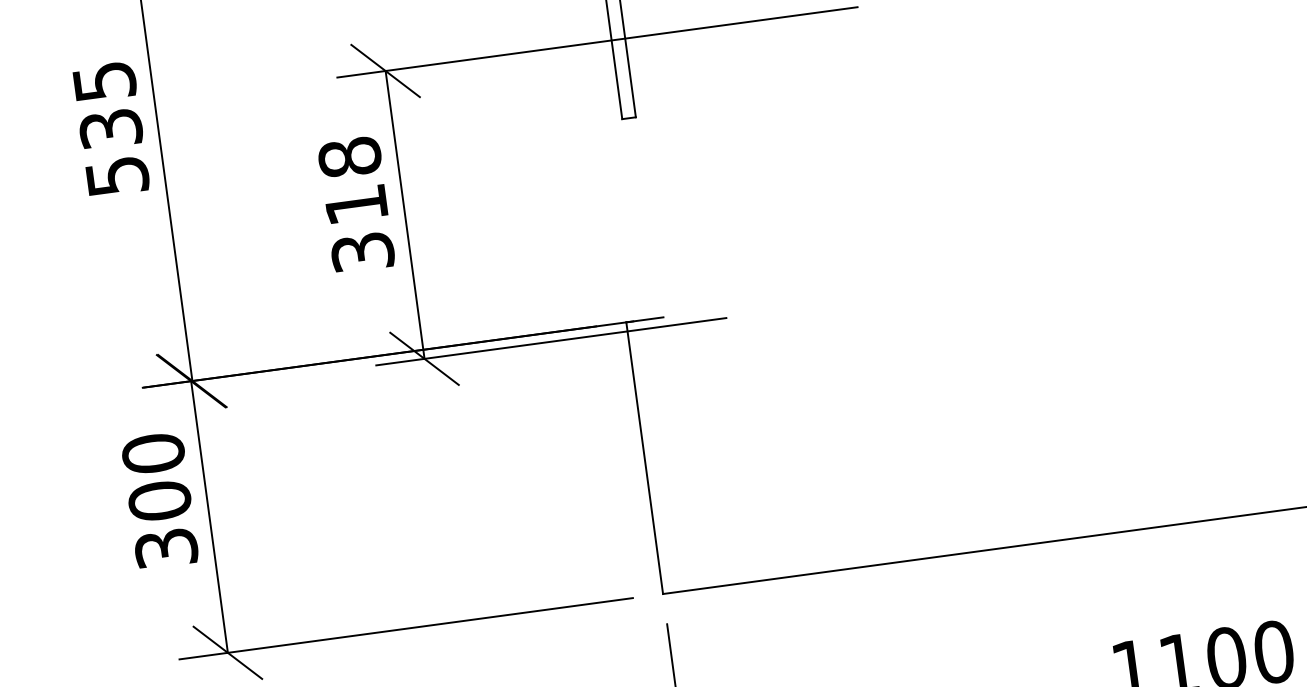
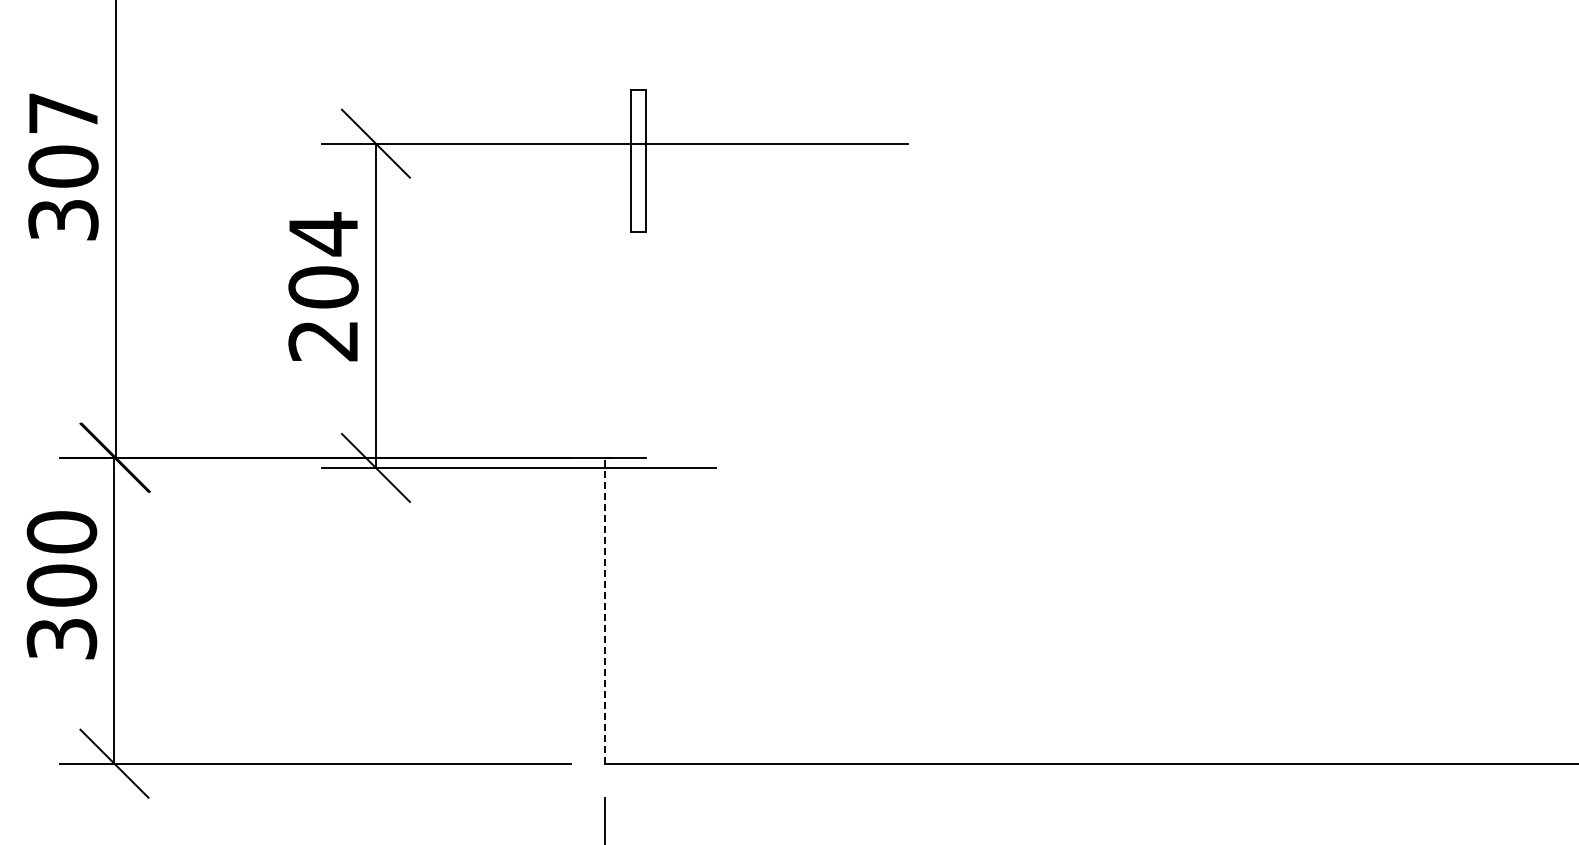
text: (110, 128) -> (63, 166), 535 -> 307
text: (356, 204) -> (323, 286), 318 -> 204
line: (644, 458) -> (604, 610), solid -> dashed

